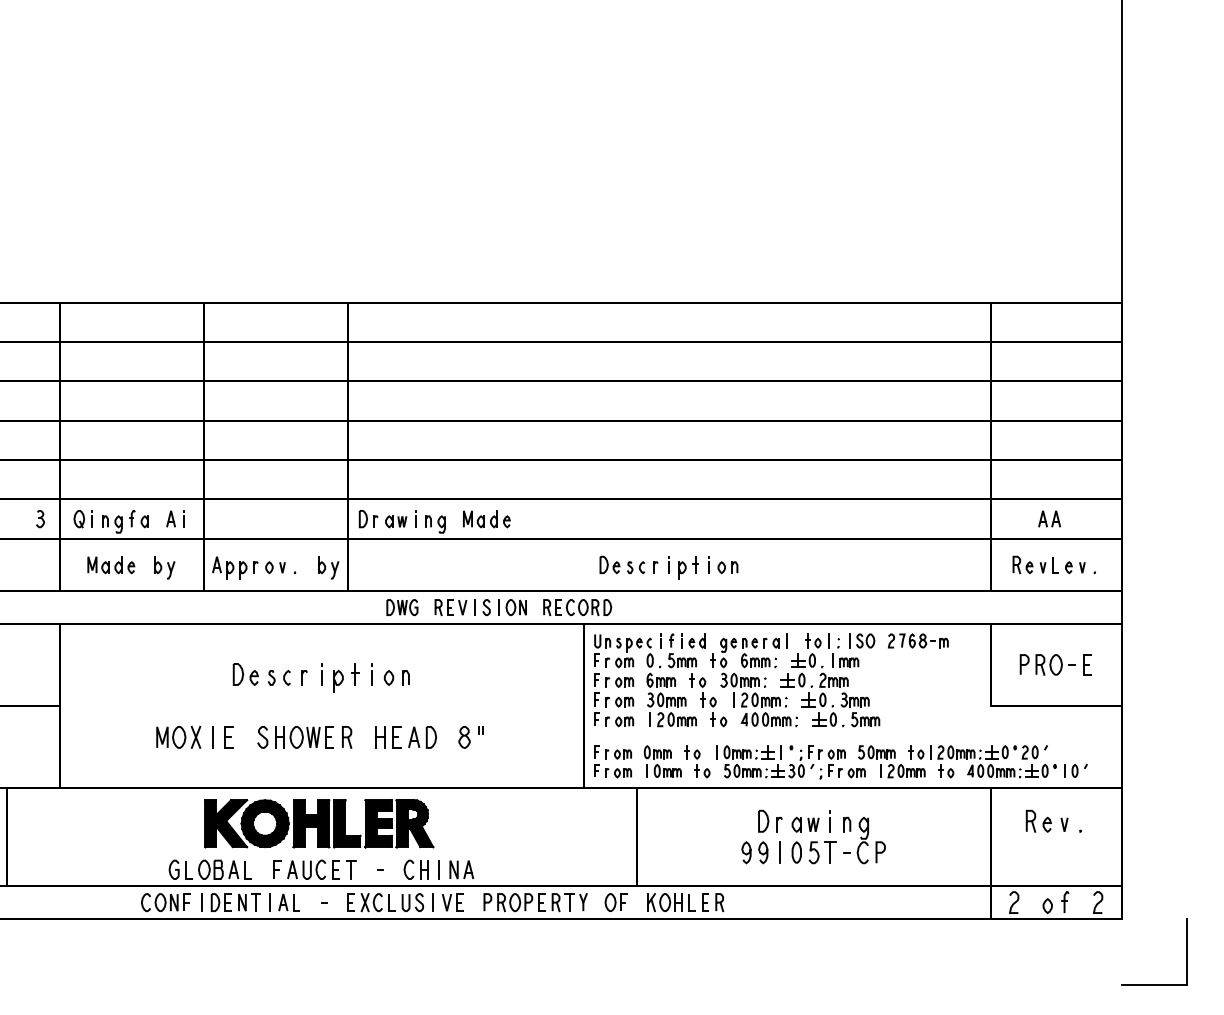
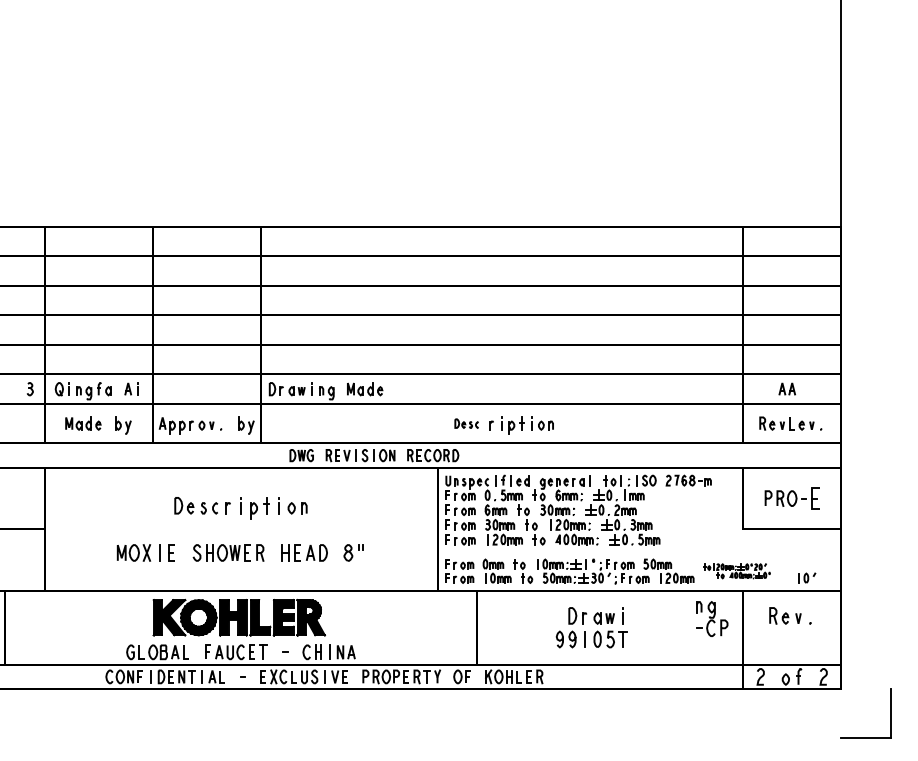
part: (622, 564) -> (466, 423), size x0.7
part: (1087, 664) -> (815, 498), size x1.4
part: (982, 761) -> (736, 571), size x0.6
part: (864, 840) -> (712, 619), moved

